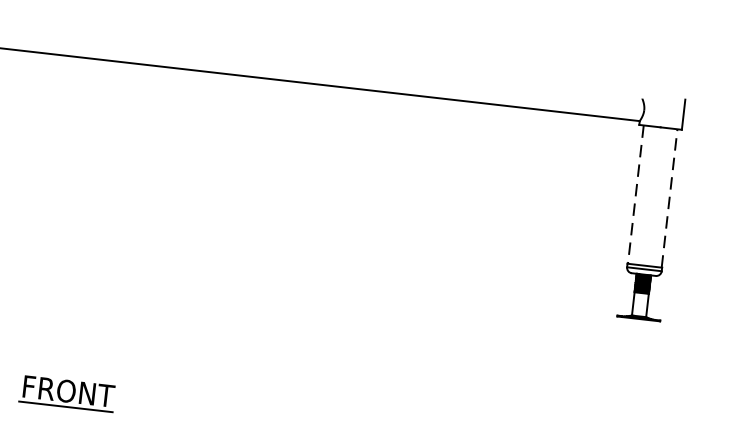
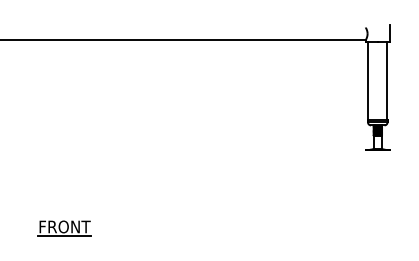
line: (636, 194) -> (368, 81), dashed -> solid
line: (670, 196) -> (387, 80), dashed -> solid

